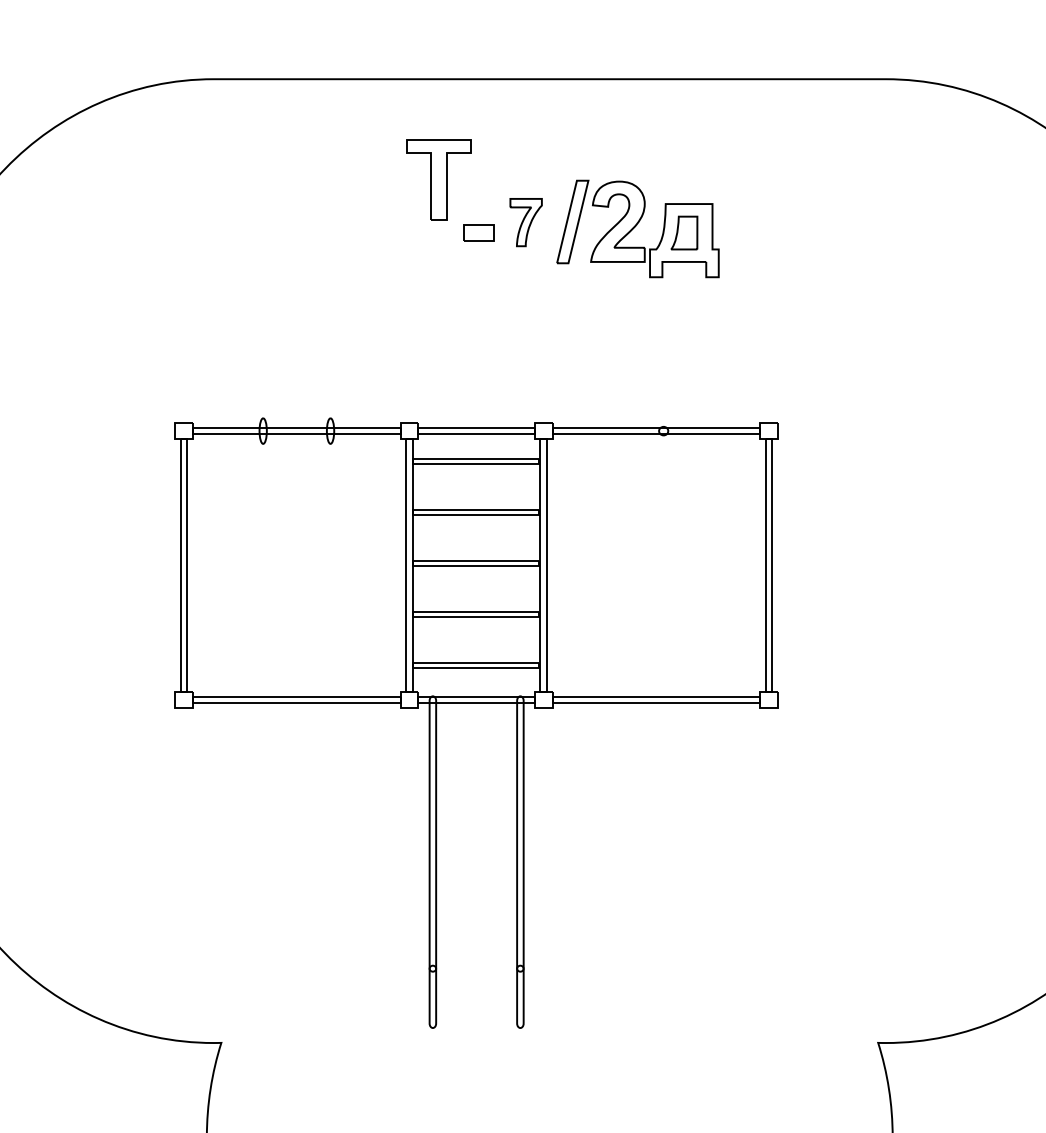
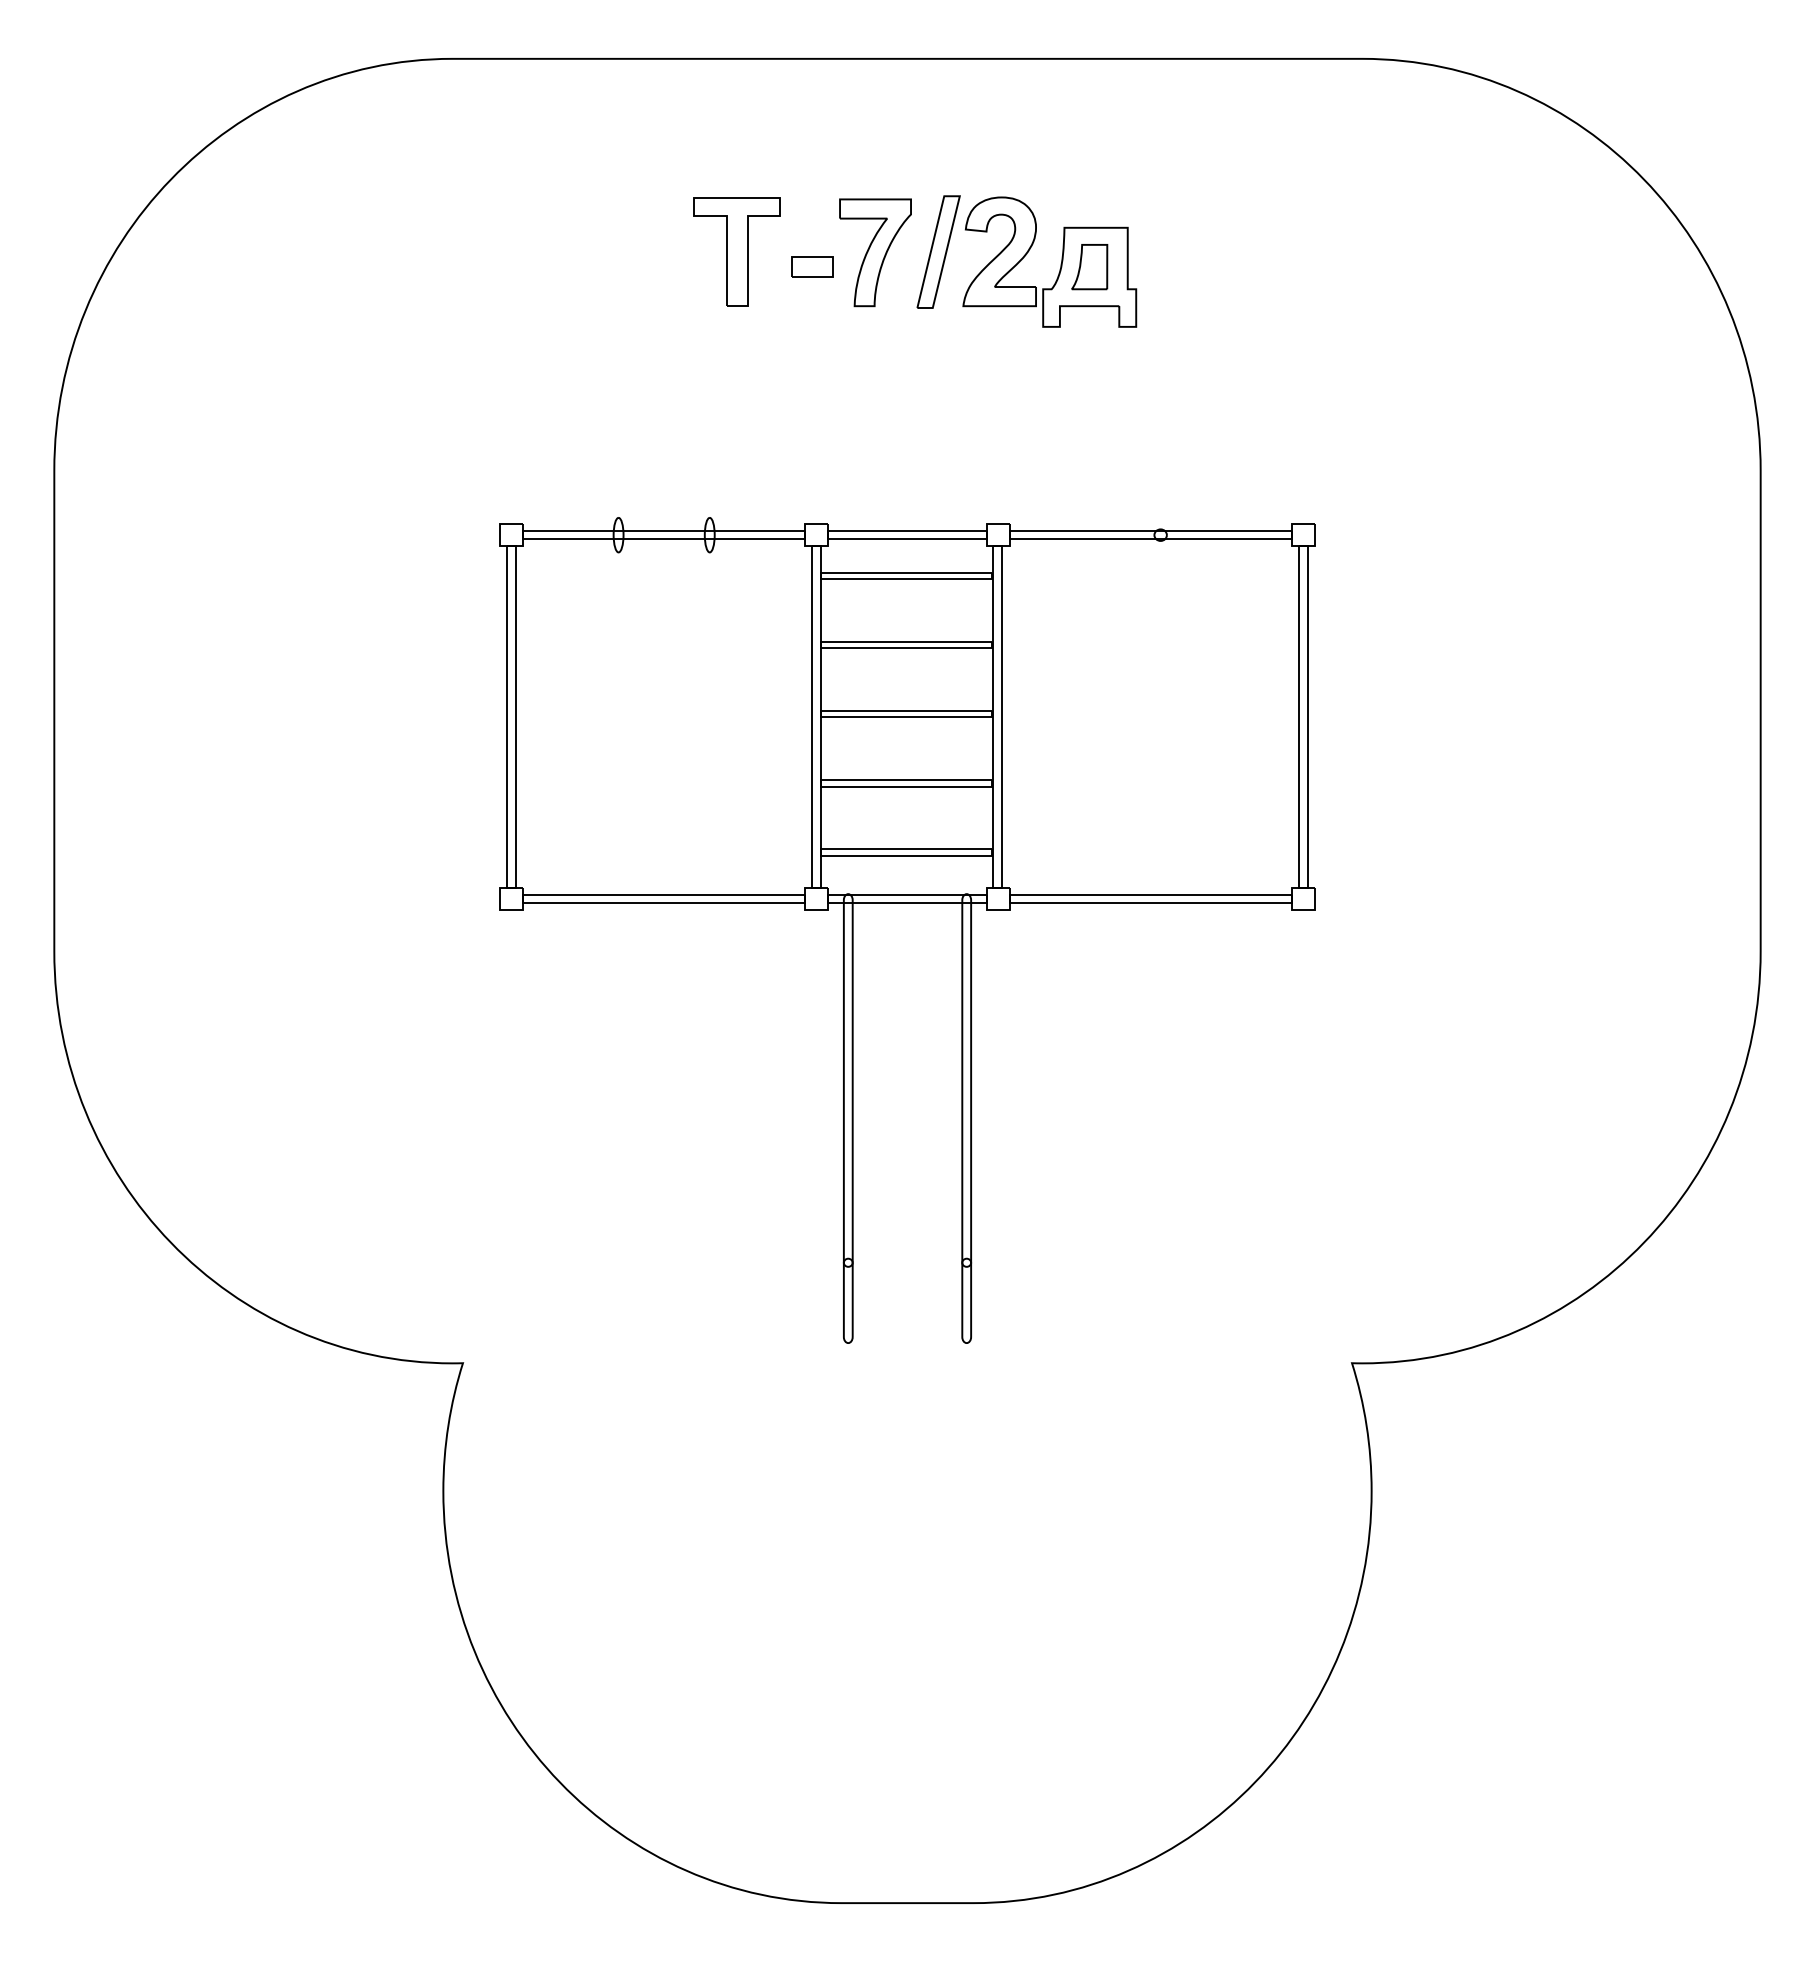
part: (438, 179) -> (736, 251), moved
part: (526, 222) -> (875, 252), size x1.67
part: (476, 703) -> (907, 903), moved

